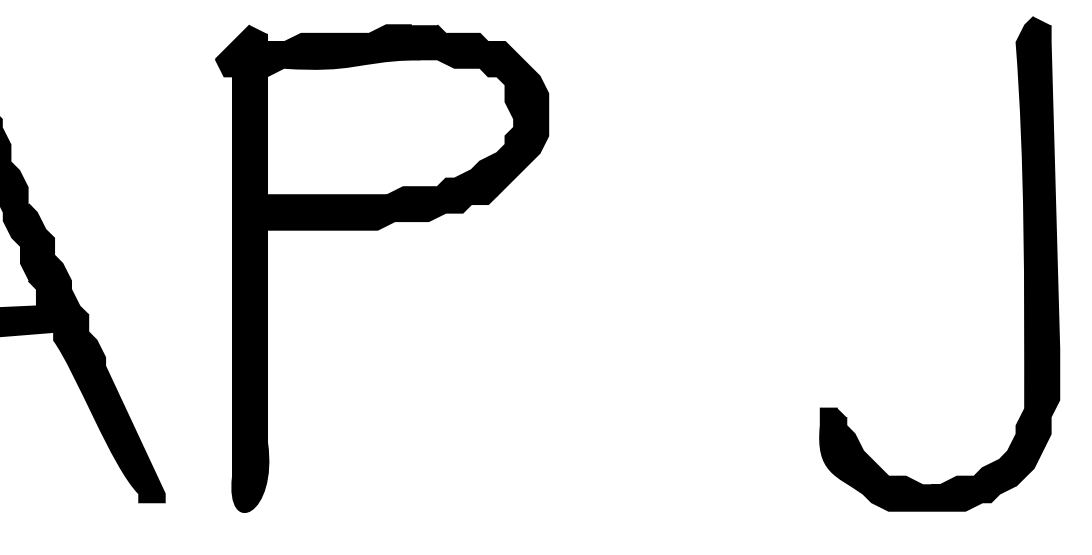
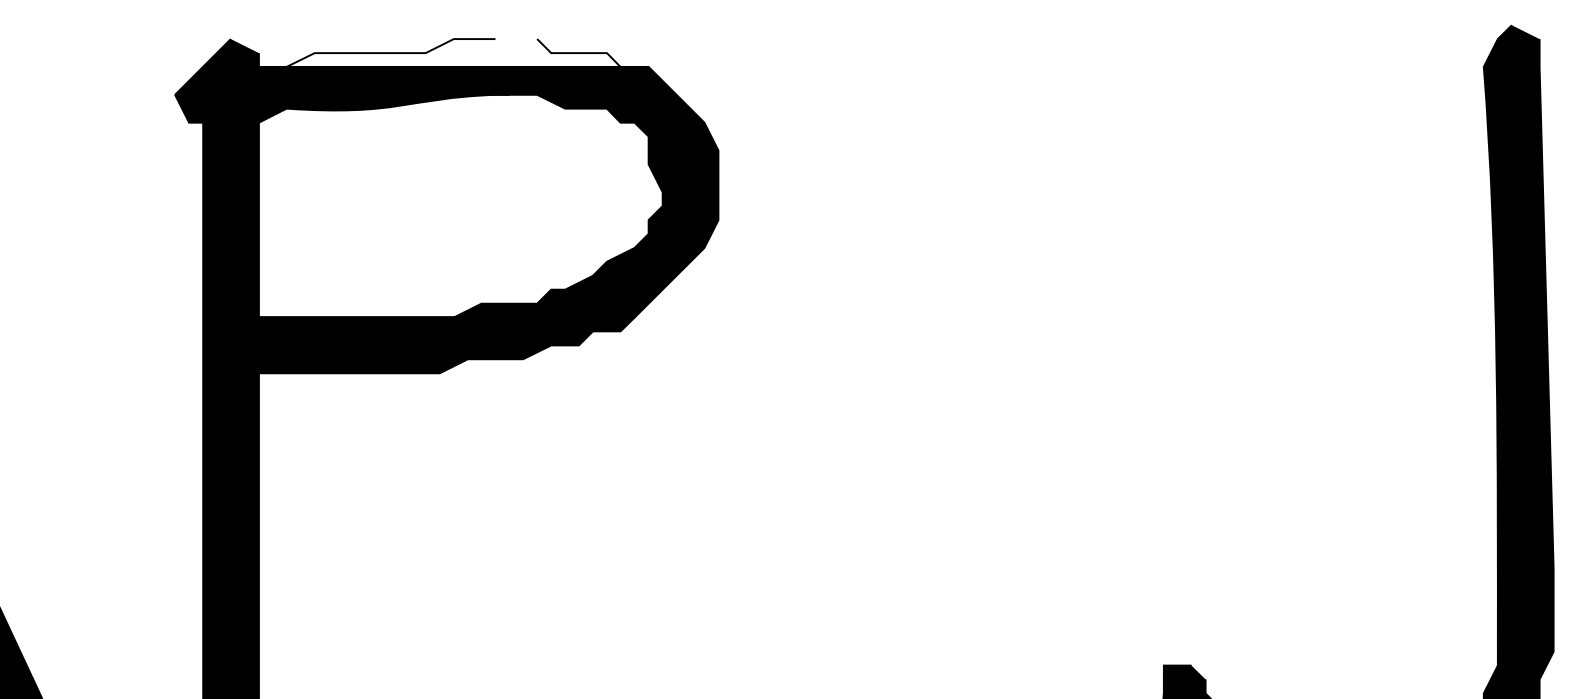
fill: (386, 33) -> (454, 52), removed

